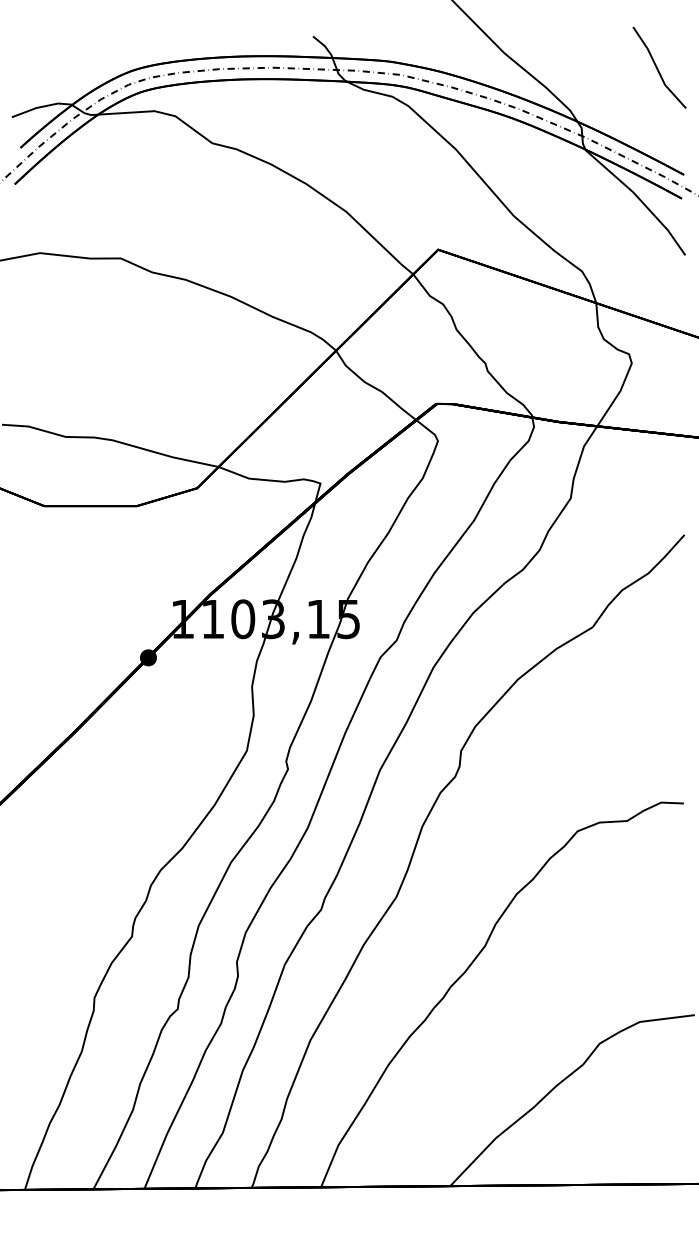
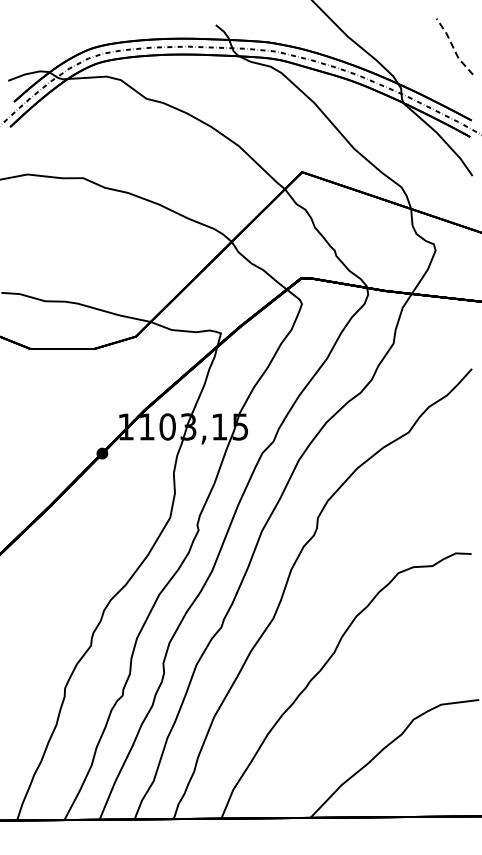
line: (657, 68) -> (453, 47), solid -> dashed

